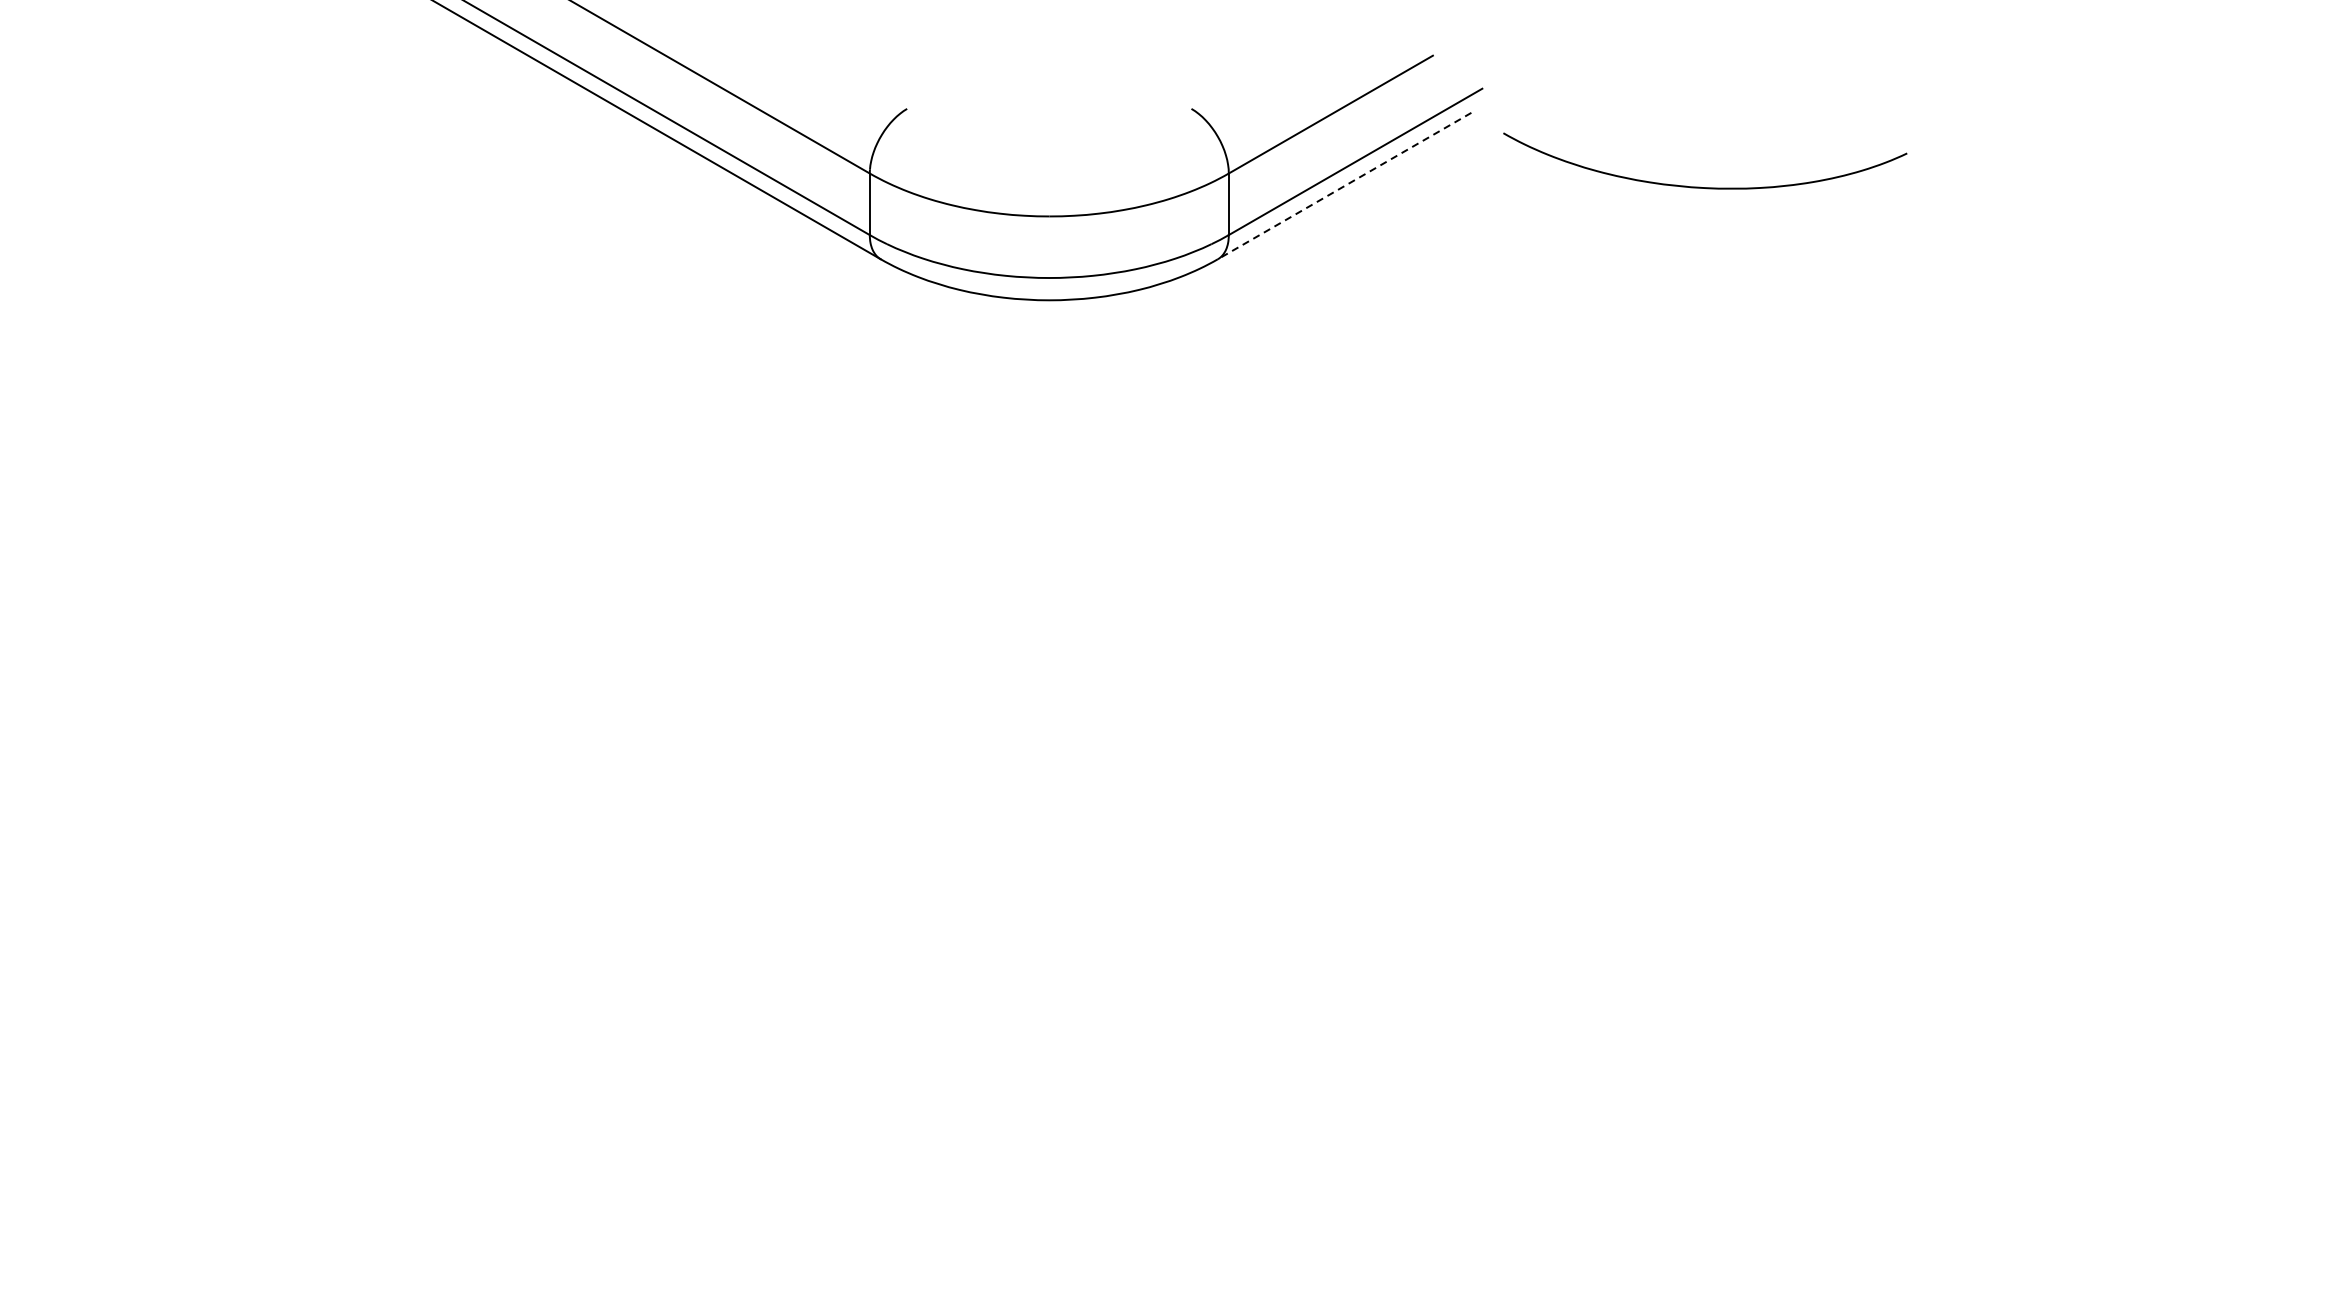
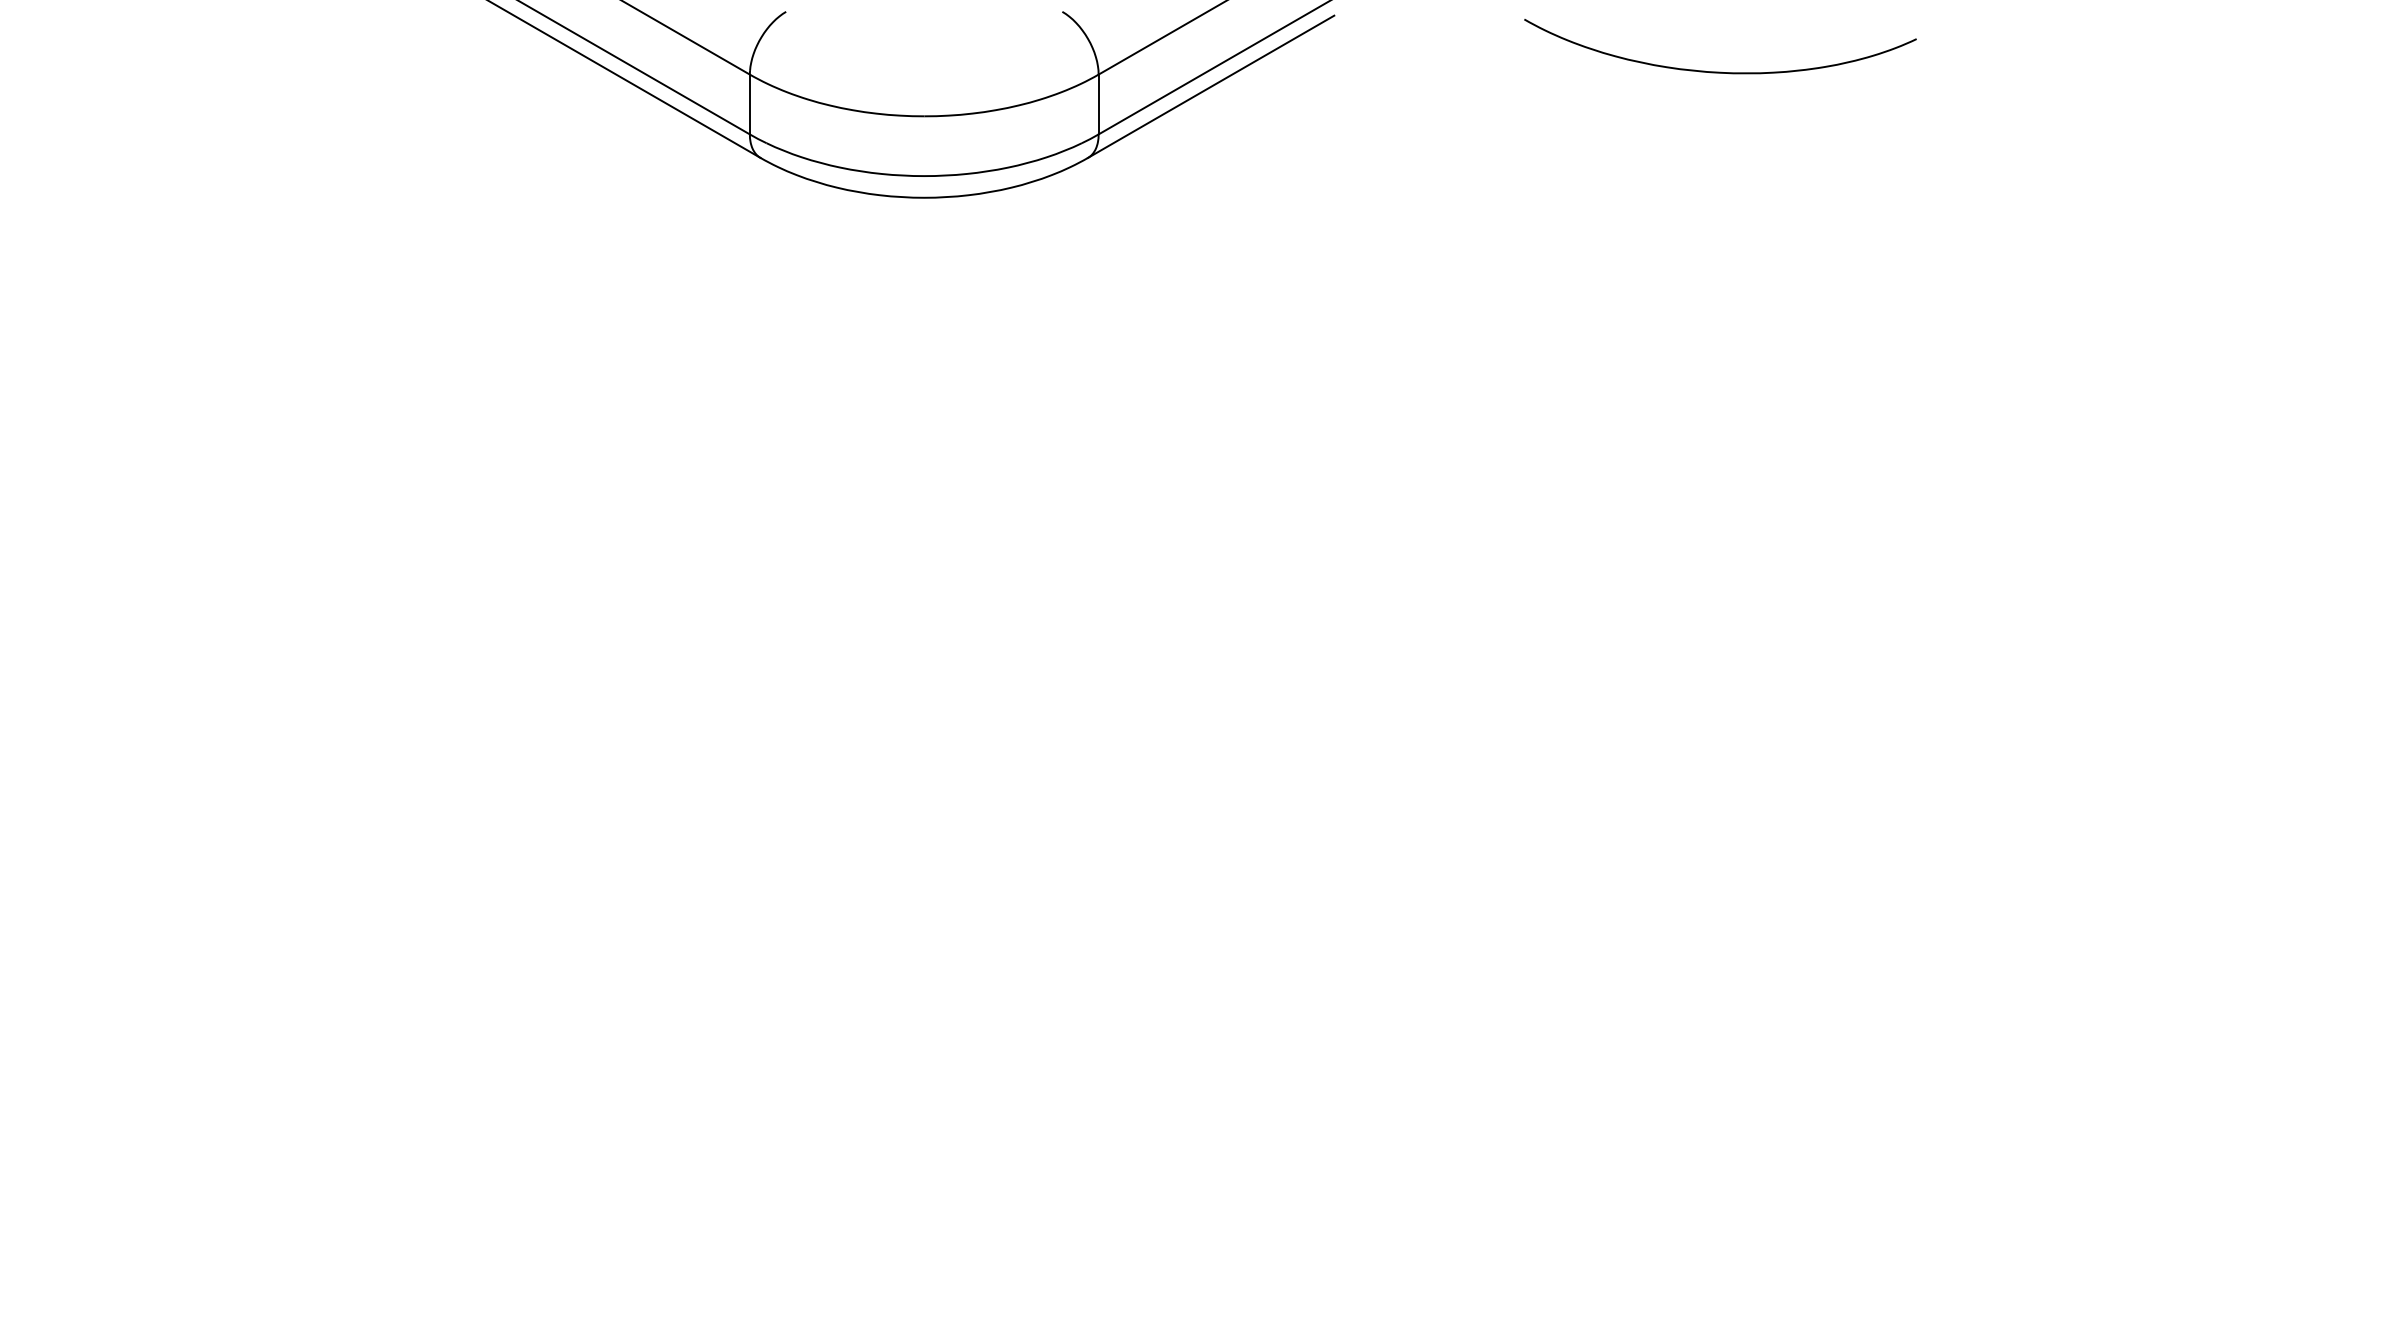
line: (1343, 186) -> (1210, 87), dashed -> solid
curve: (1705, 186) -> (1720, 71), moved

